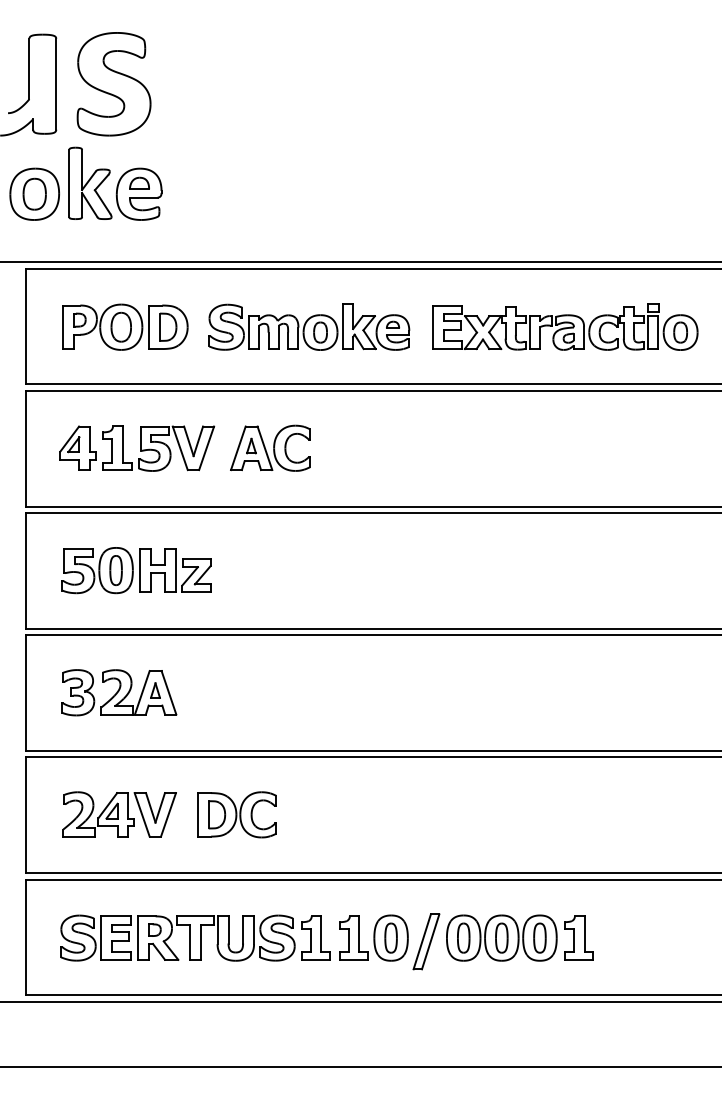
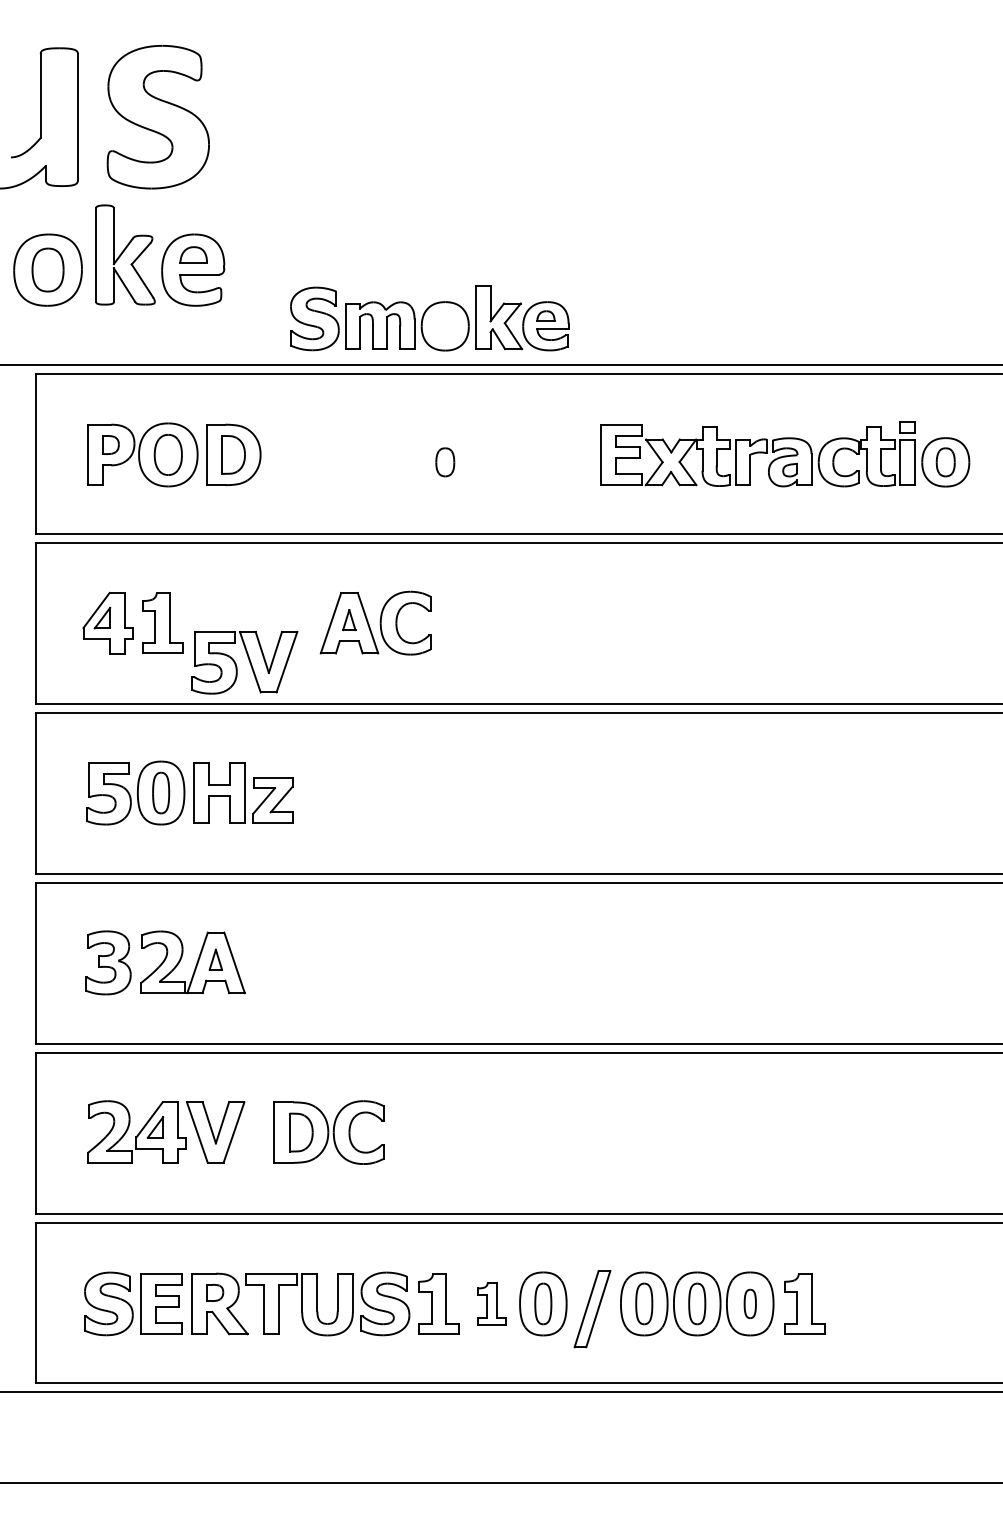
part: (309, 326) -> (429, 318), moved
part: (176, 448) -> (244, 662), moved
part: (353, 937) -> (491, 1303), size x0.7
part: (540, 937) -> (750, 1303), size x0.7

